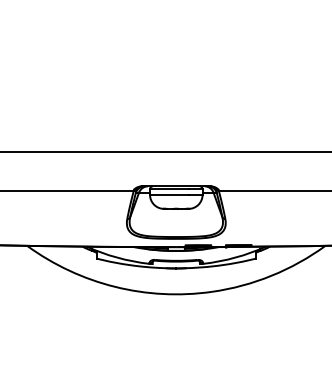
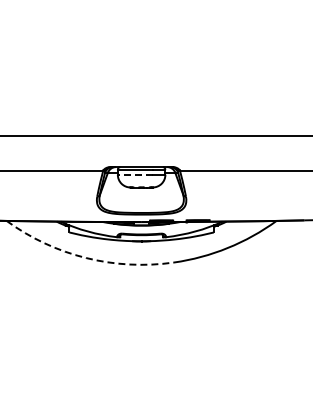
line: (169, 194) -> (135, 174), solid -> dashed
arc: (115, 287) -> (86, 258), solid -> dashed

